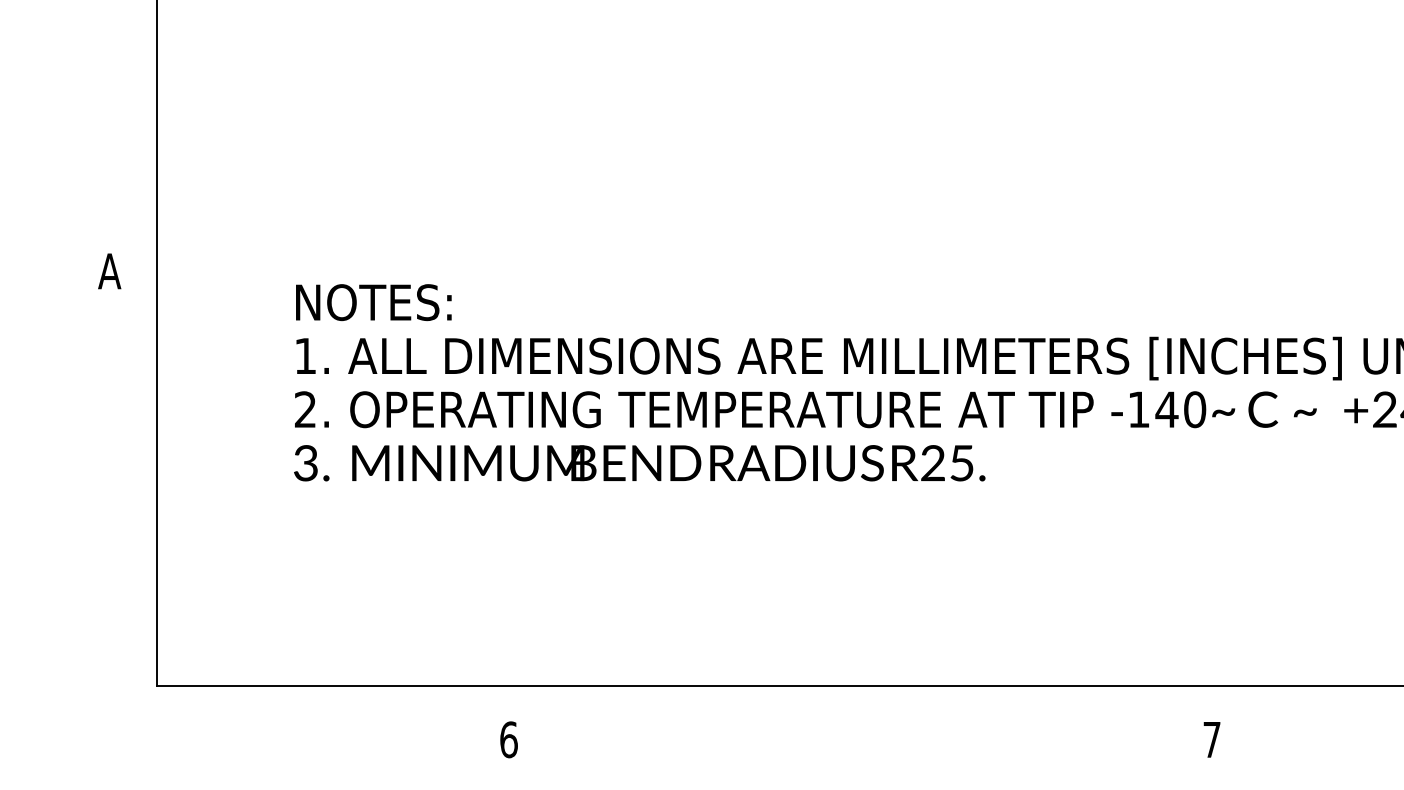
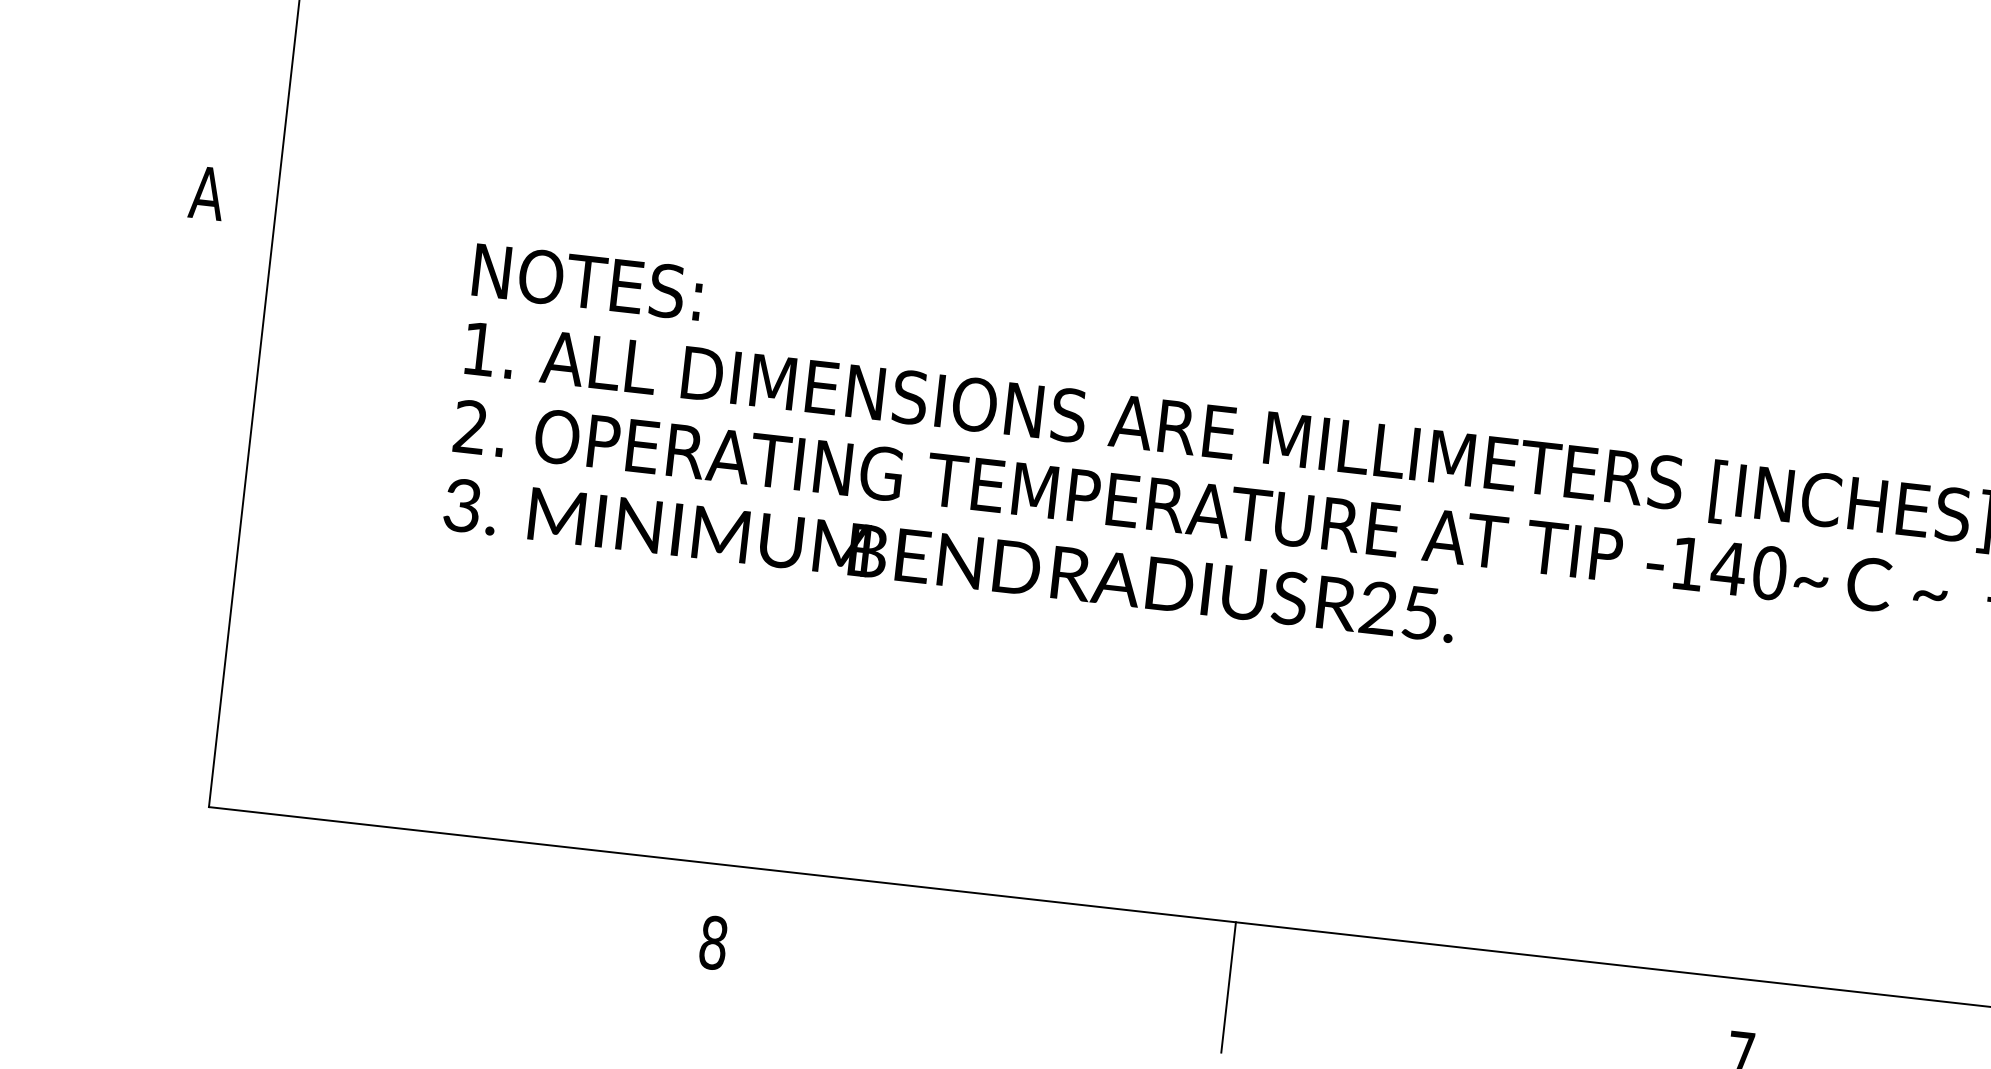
line: (860, 730) -> (1228, 986), added
text: (508, 739) -> (712, 942), 6 -> 8

